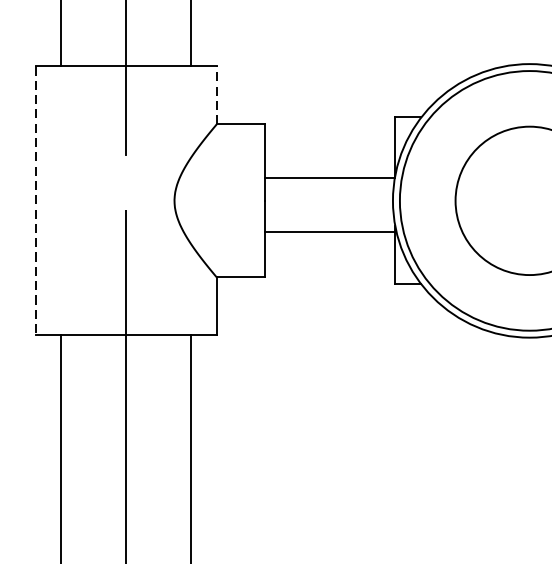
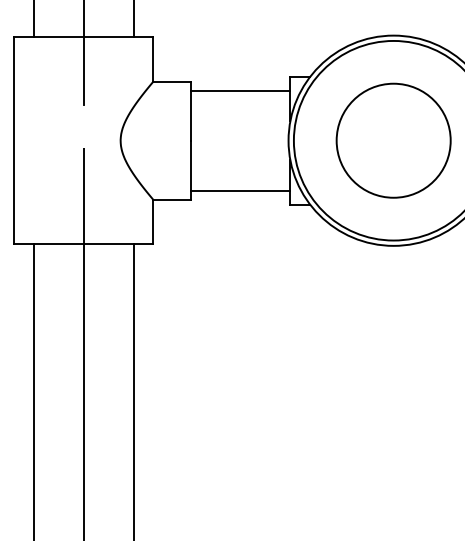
line: (217, 95) -> (153, 59), dashed -> solid
line: (330, 177) -> (240, 90), moved
line: (36, 201) -> (14, 141), dashed -> solid
line: (330, 231) -> (240, 190), moved

